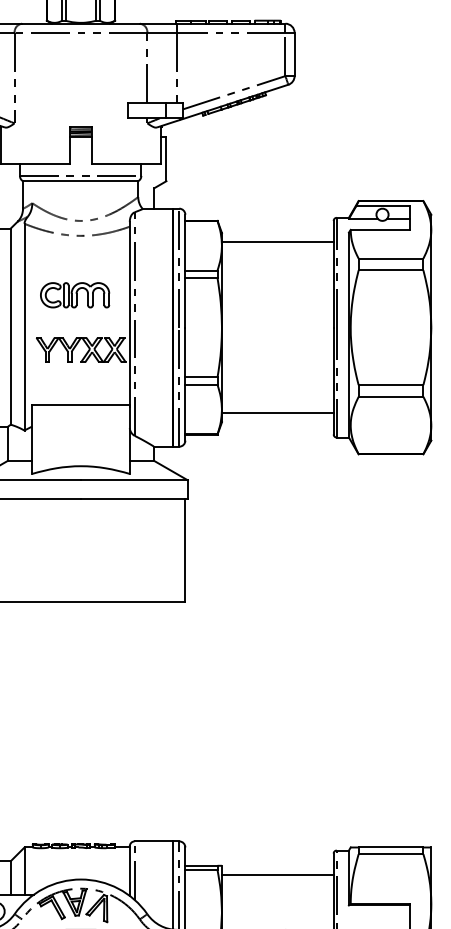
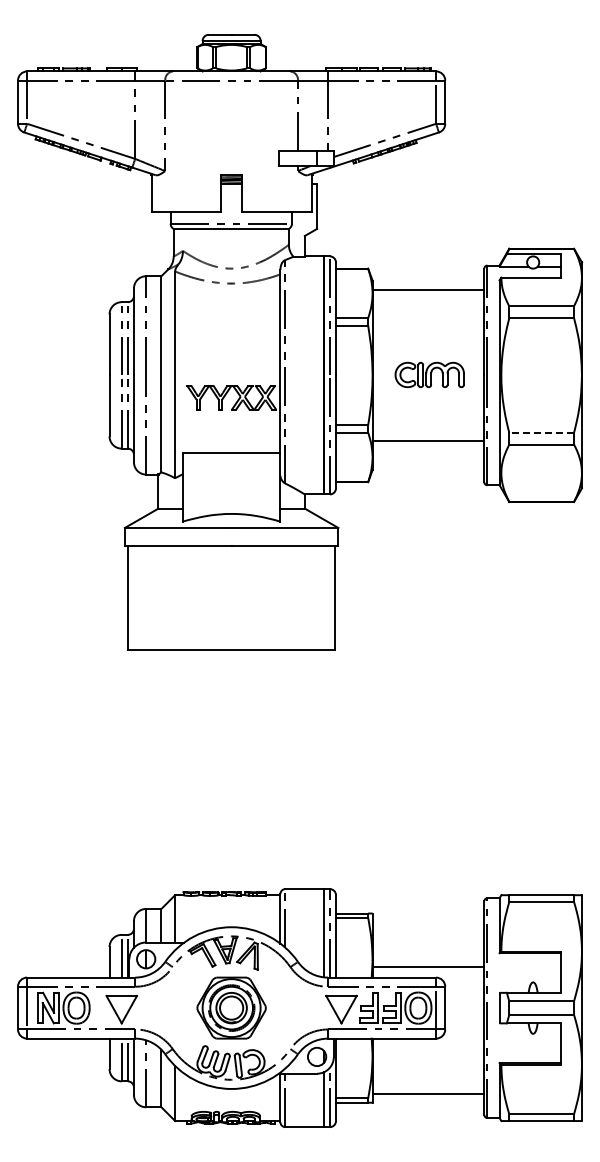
part: (74, 294) -> (429, 374), moved
line: (390, 384) -> (541, 432), solid -> dashed
line: (277, 412) -> (428, 440), moved
line: (277, 874) -> (428, 966), moved

